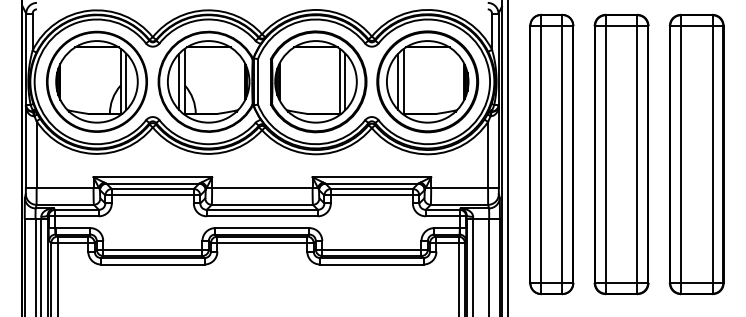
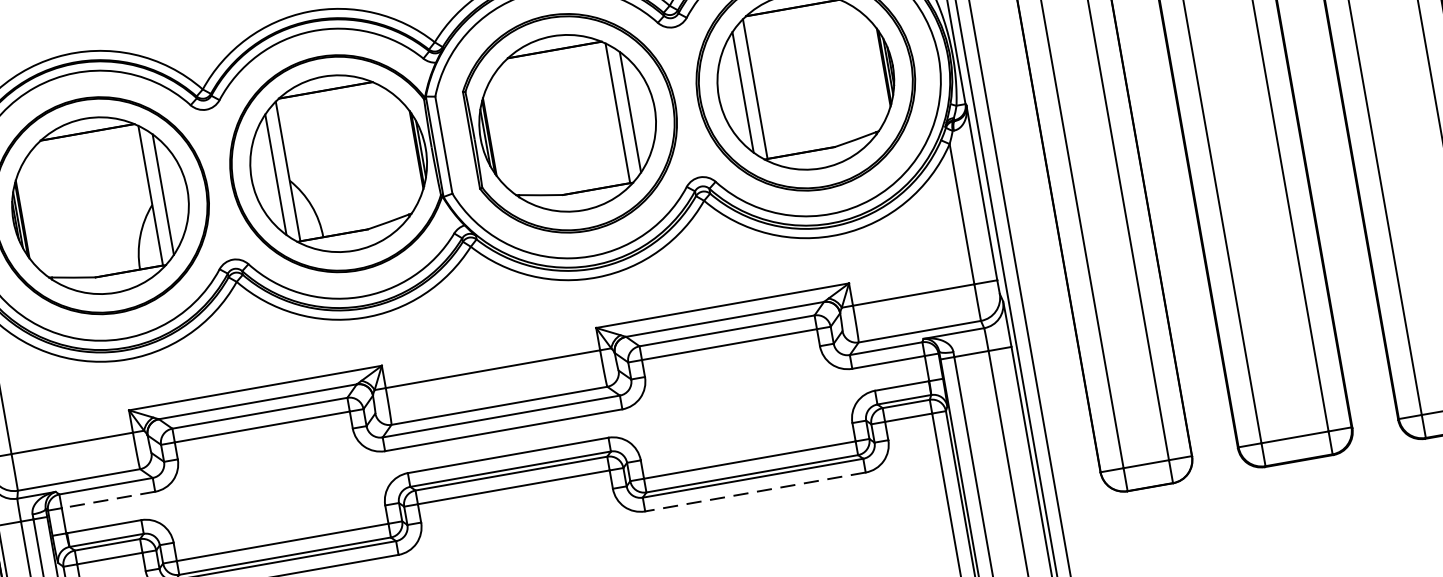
line: (77, 216) -> (109, 500), solid -> dashed
line: (371, 264) -> (754, 492), solid -> dashed

